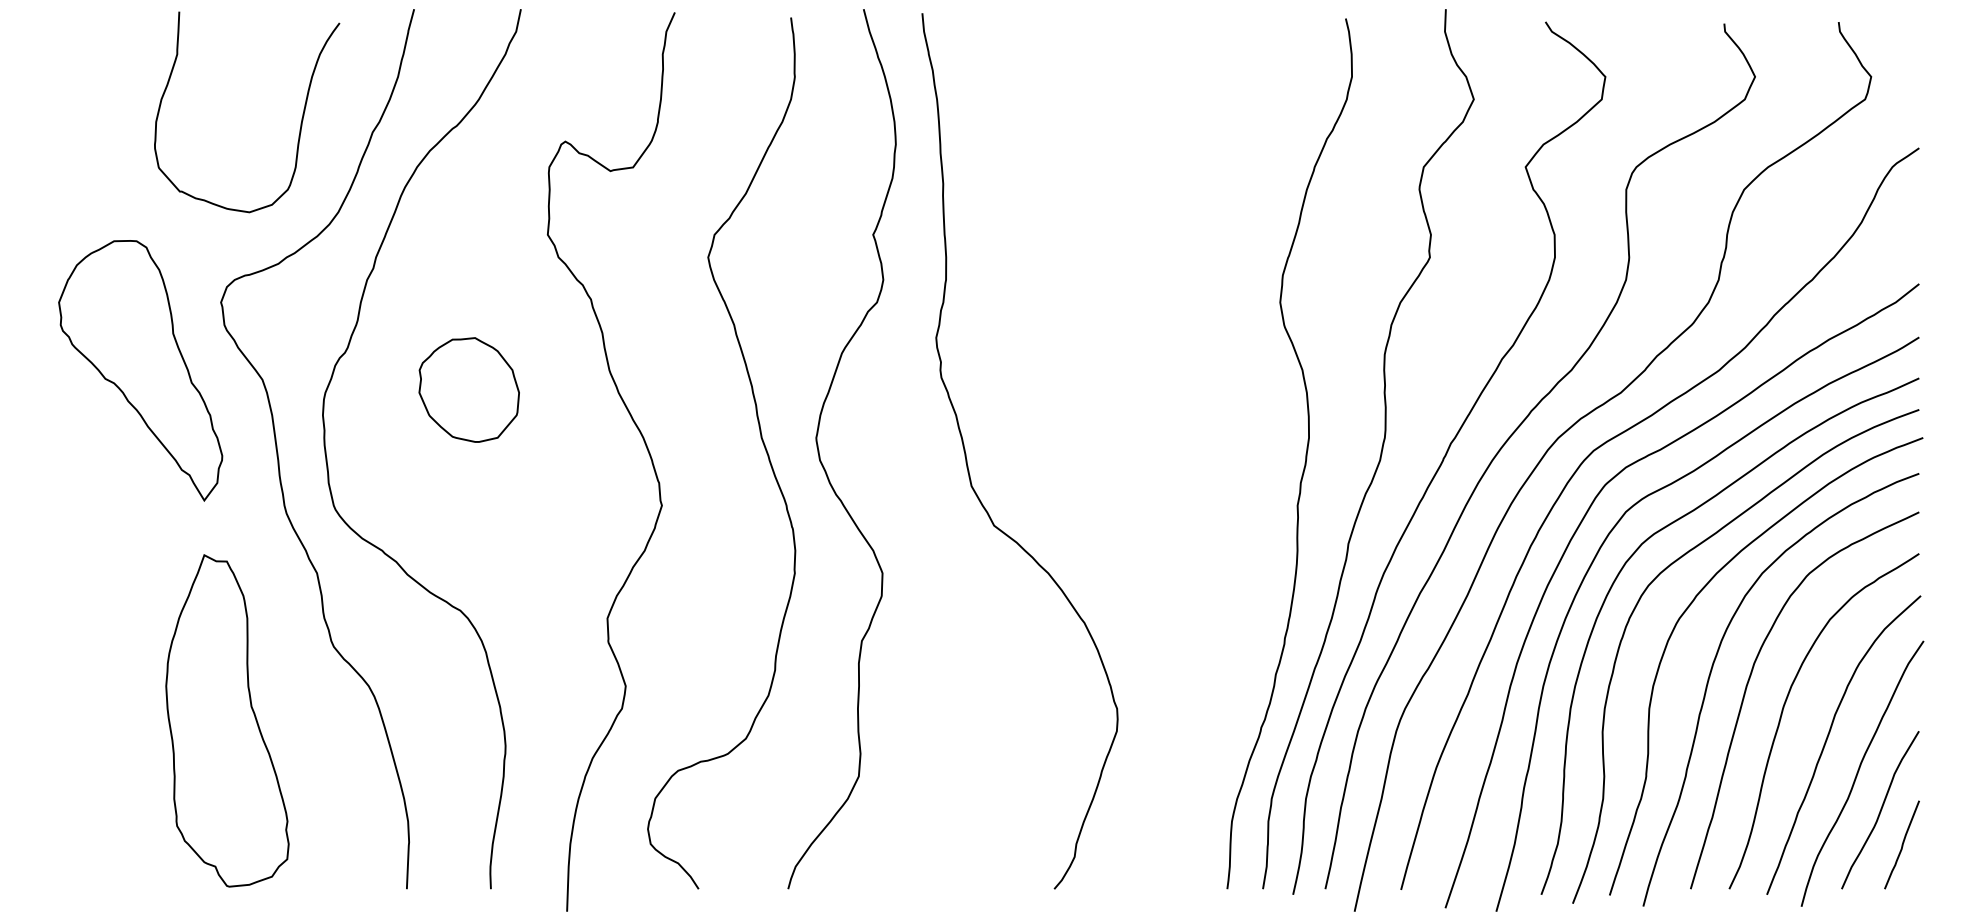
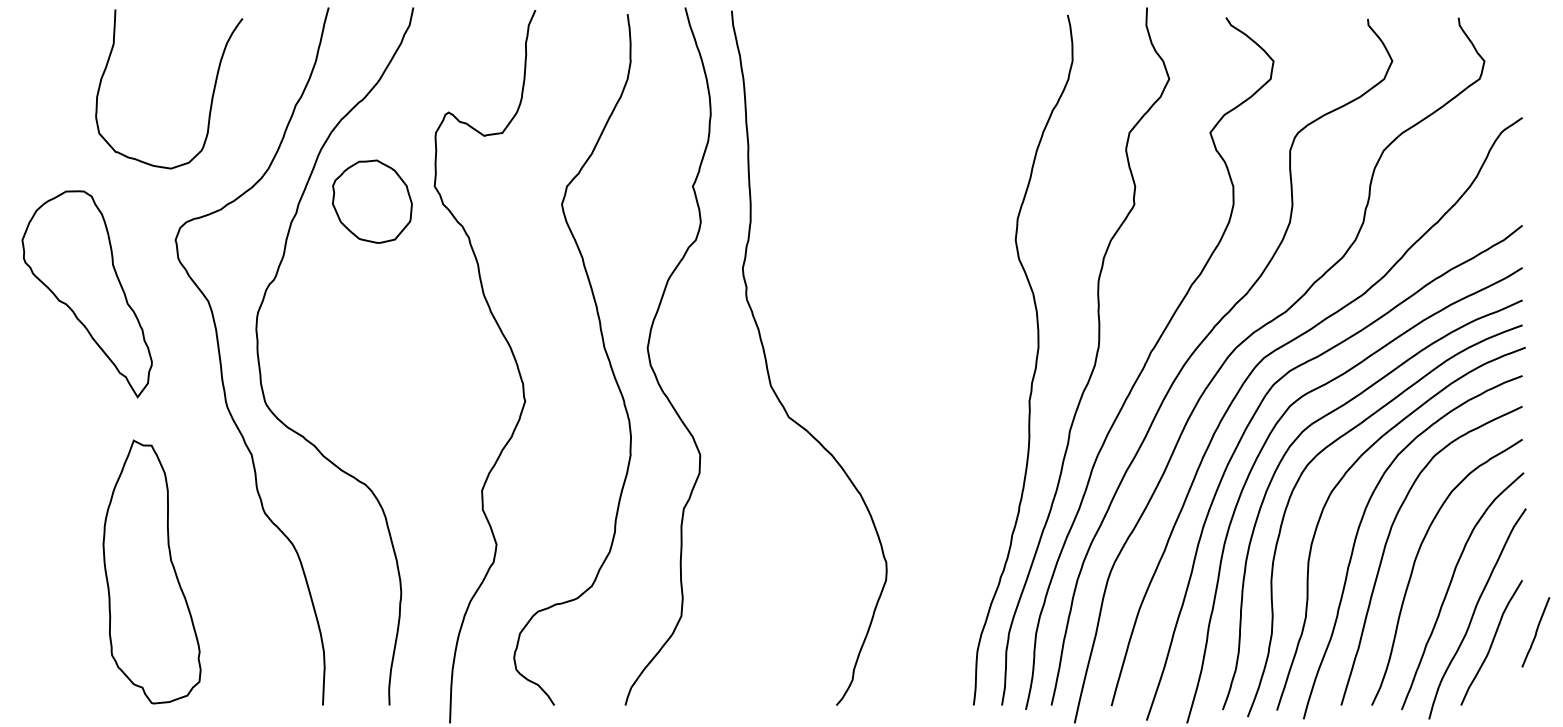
curve: (300, 123) -> (211, 98), moved
part: (140, 370) -> (87, 294), moved
part: (468, 389) -> (371, 201), moved
part: (227, 720) -> (152, 571), moved
curve: (1901, 844) -> (1535, 631), moved

